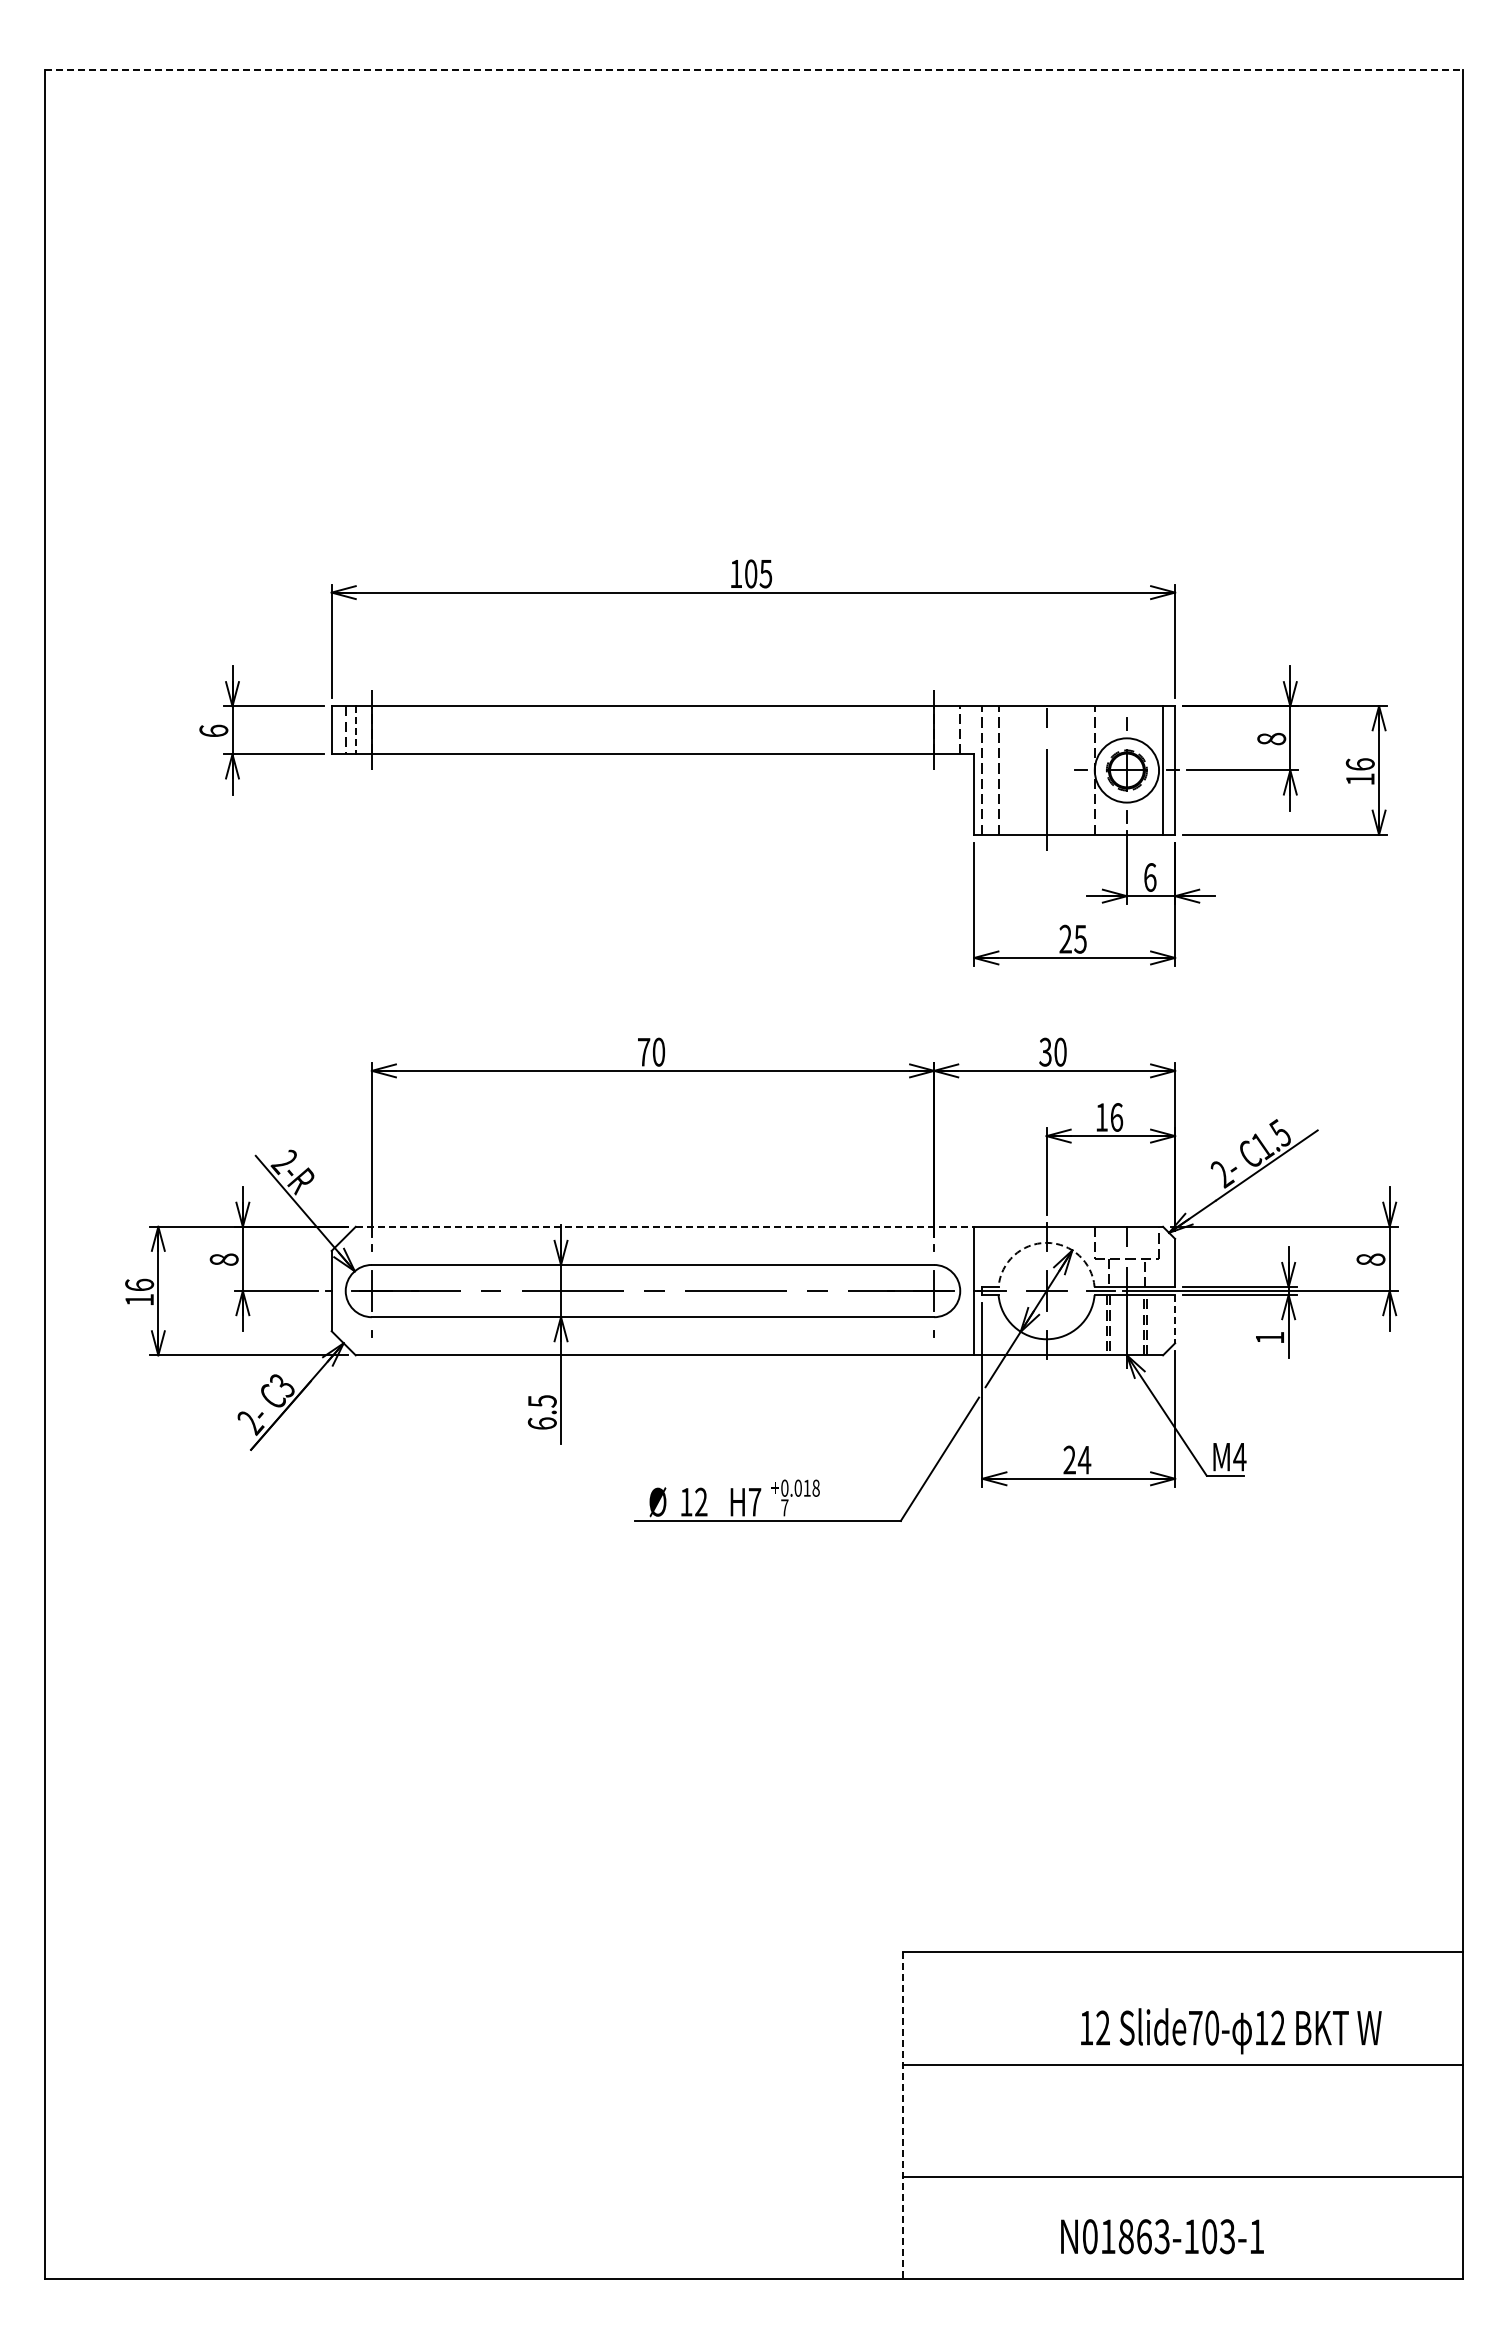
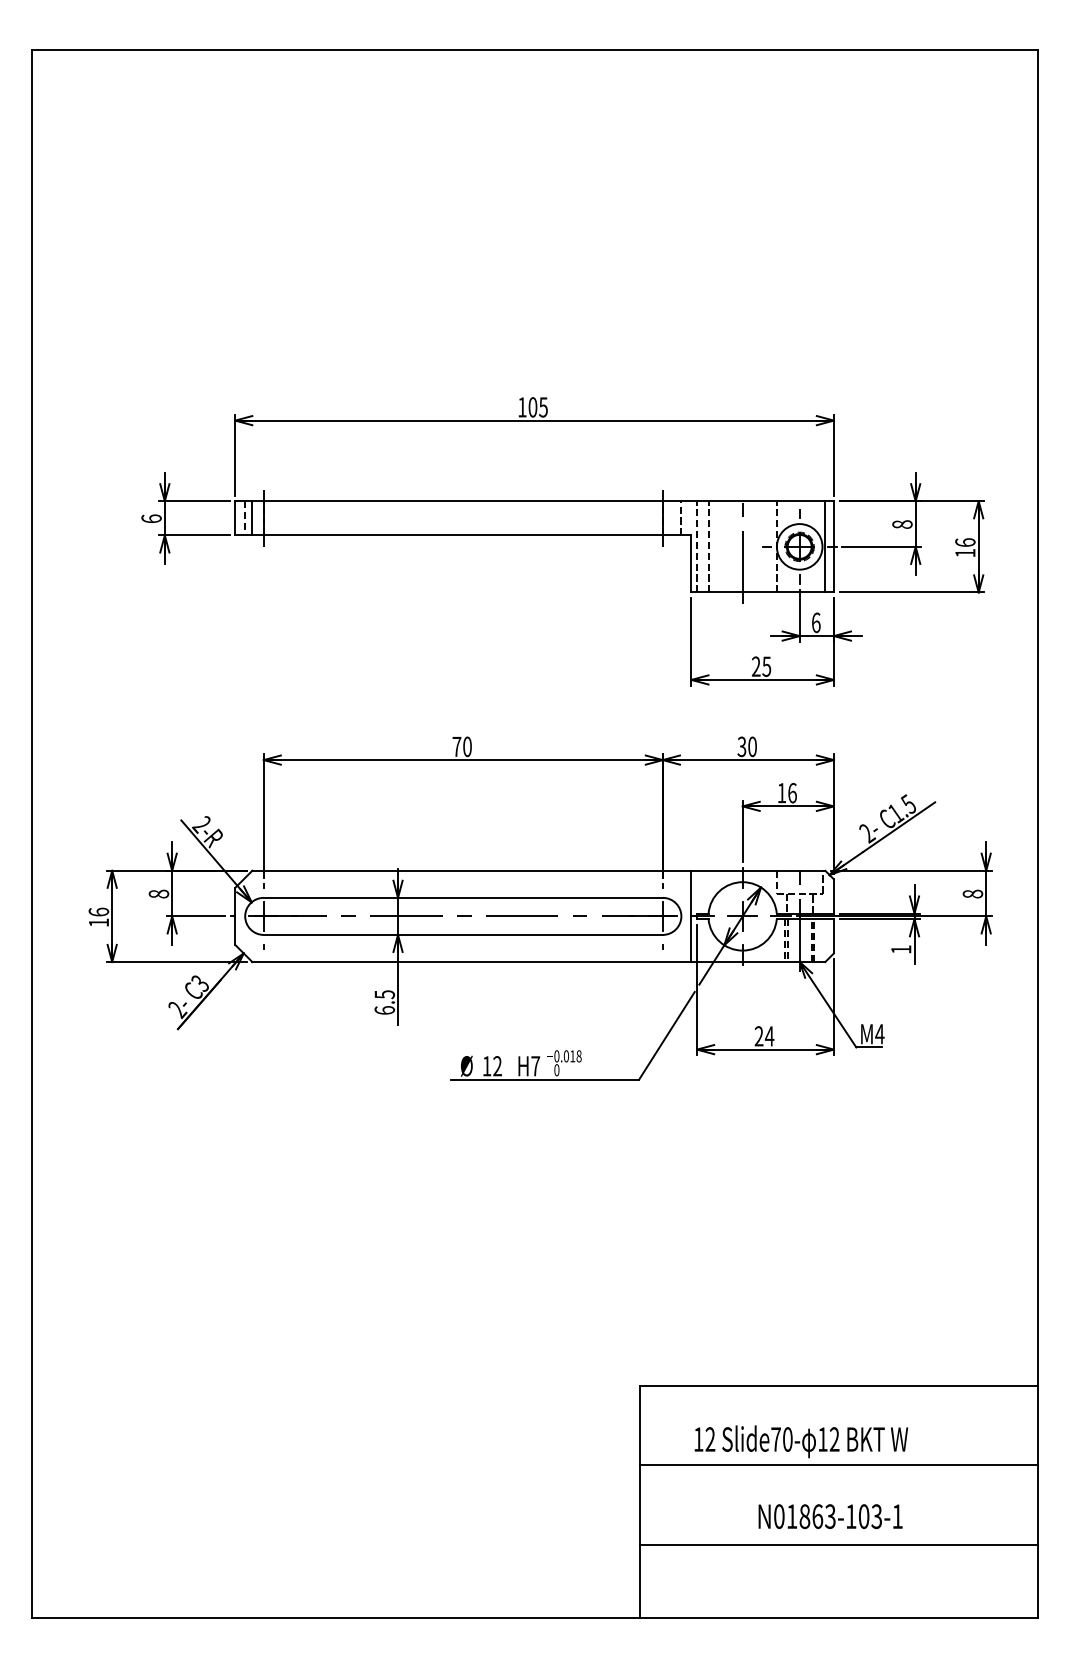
line: (754, 70) -> (535, 50), dashed -> solid
line: (355, 730) -> (252, 518), dashed -> solid
line: (665, 1226) -> (472, 870), dashed -> solid
arc: (1046, 1242) -> (742, 881), dashed -> solid
line: (1175, 1319) -> (834, 936), dashed -> solid
text: (784, 1507) -> (556, 1070), 7 -> 0
text: (1231, 2031) -> (801, 1441), moved
line: (902, 2115) -> (640, 1501), dashed -> solid
text: (1162, 2236) -> (830, 1516), moved

